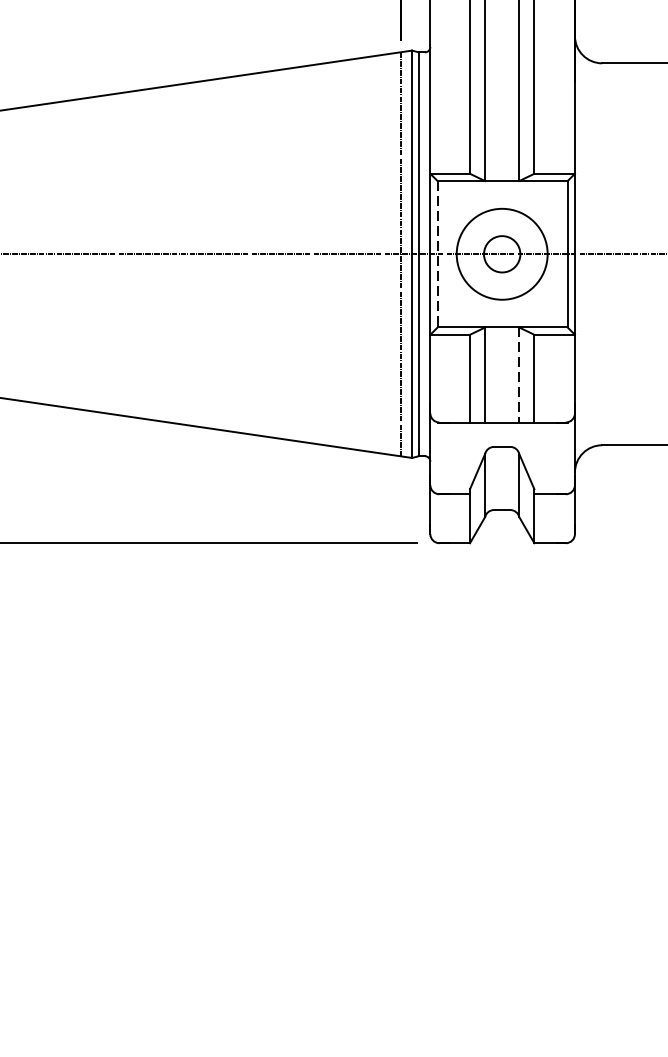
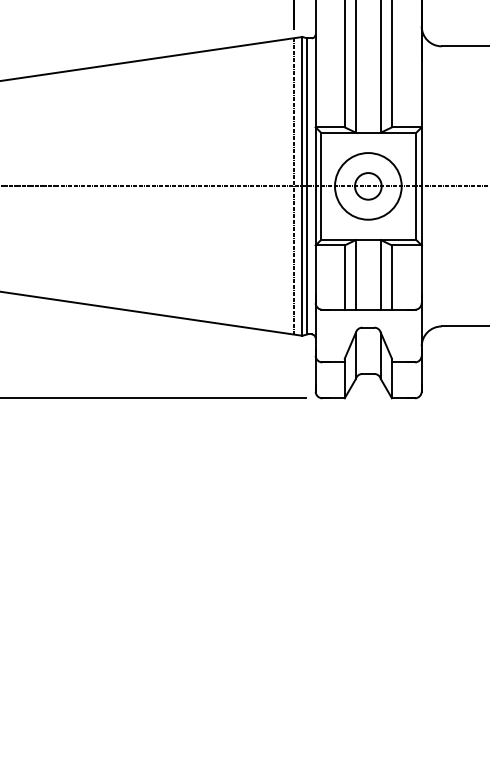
line: (438, 254) -> (321, 186), dashed -> solid
line: (518, 374) -> (380, 274), dashed -> solid

